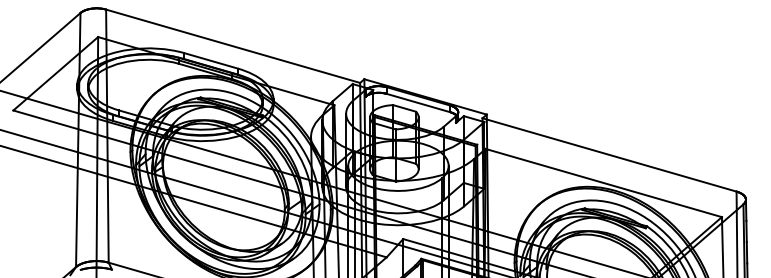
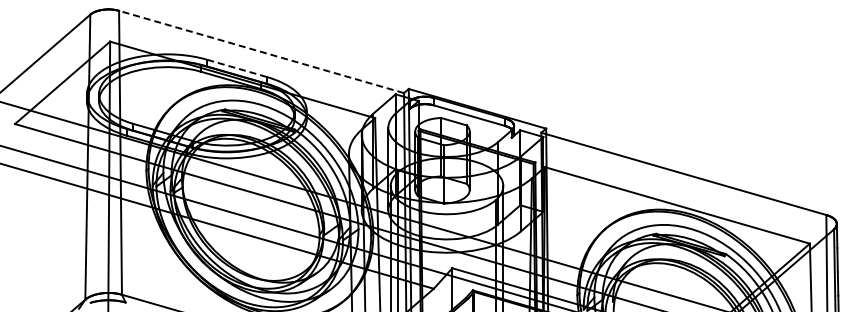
line: (233, 45) -> (261, 51), solid -> dashed
line: (210, 61) -> (236, 68), solid -> dashed

